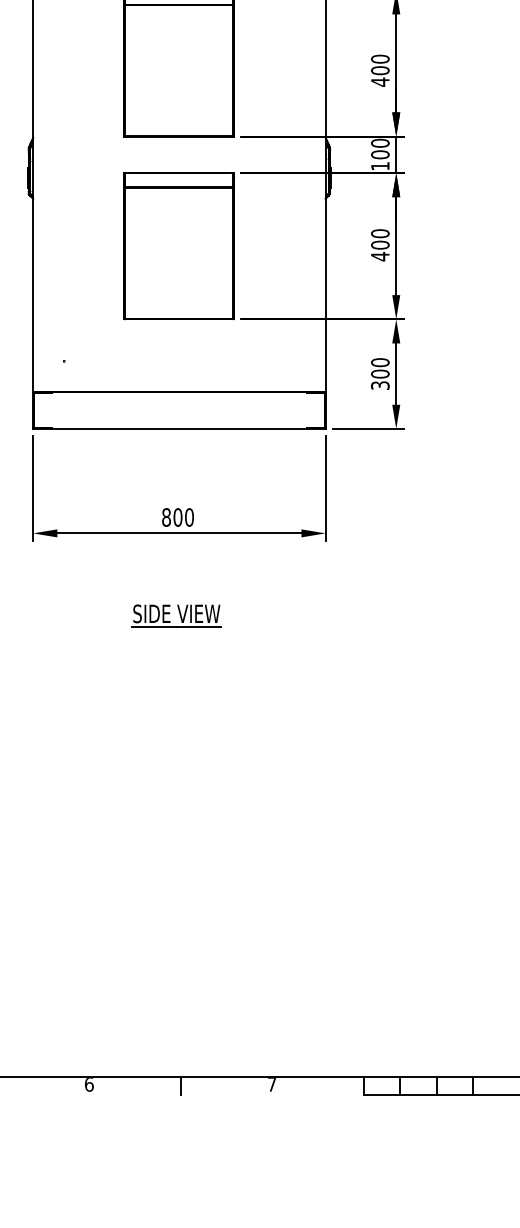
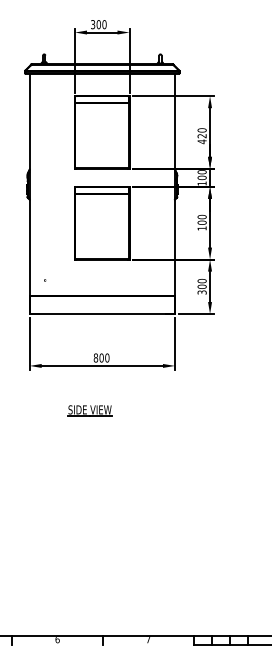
text: (379, 69) -> (201, 135), 400 -> 420
text: (379, 256) -> (201, 228), 400 -> 100
part: (175, 615) -> (89, 410), moved

